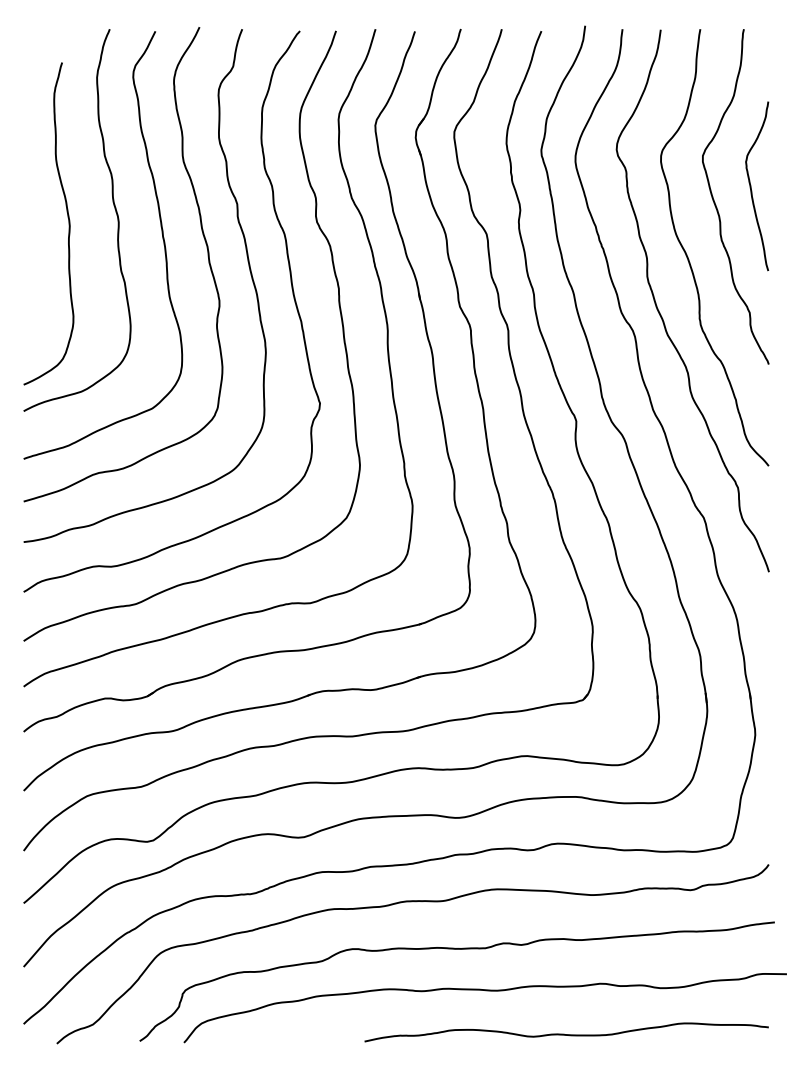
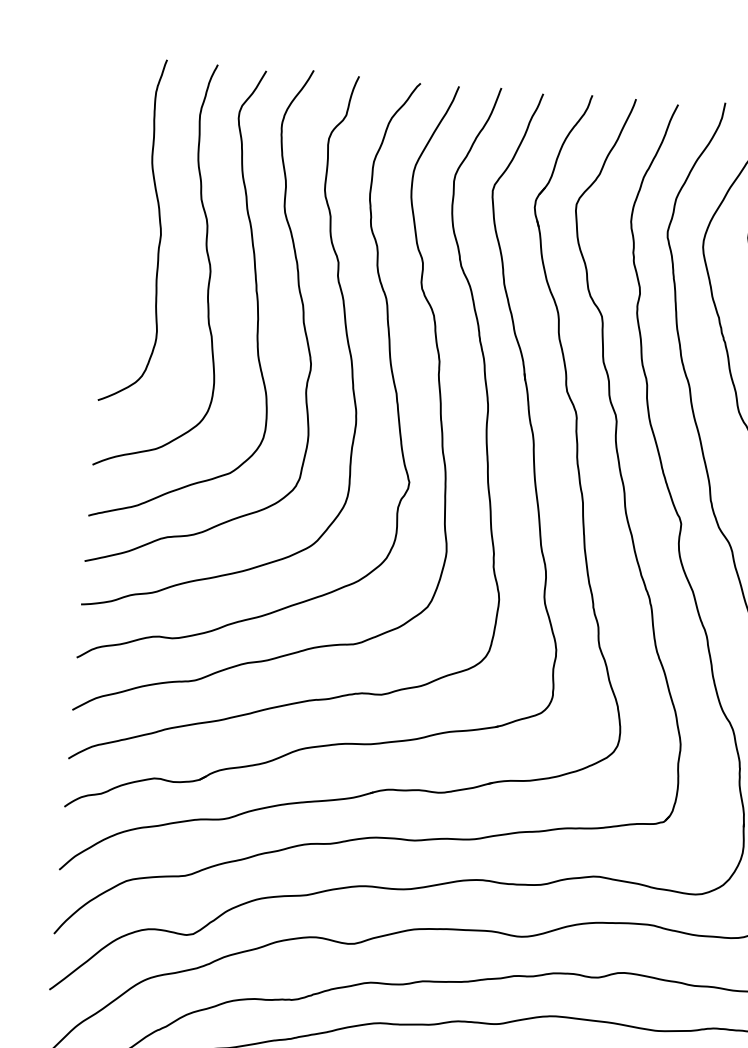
curve: (67, 217) -> (159, 225), moved

